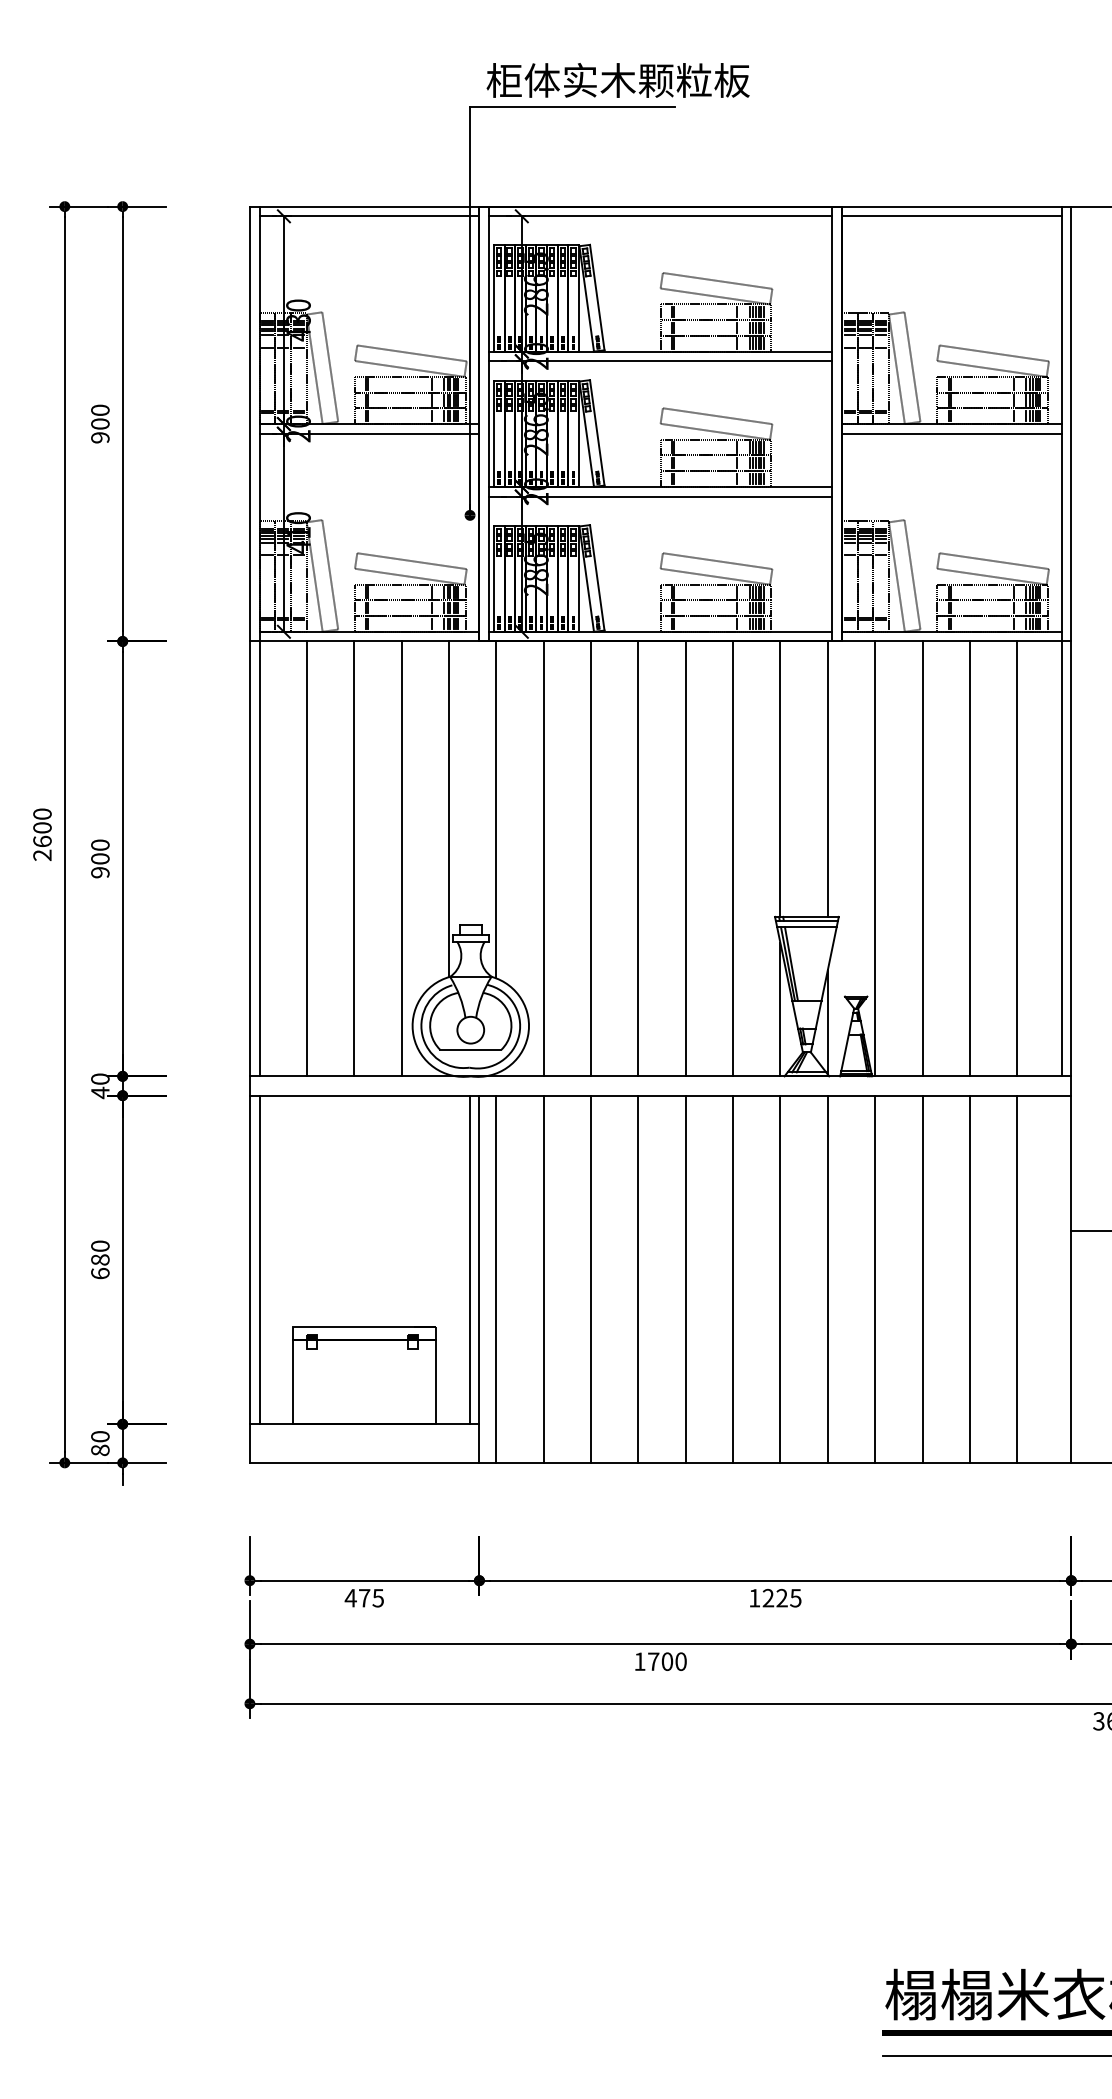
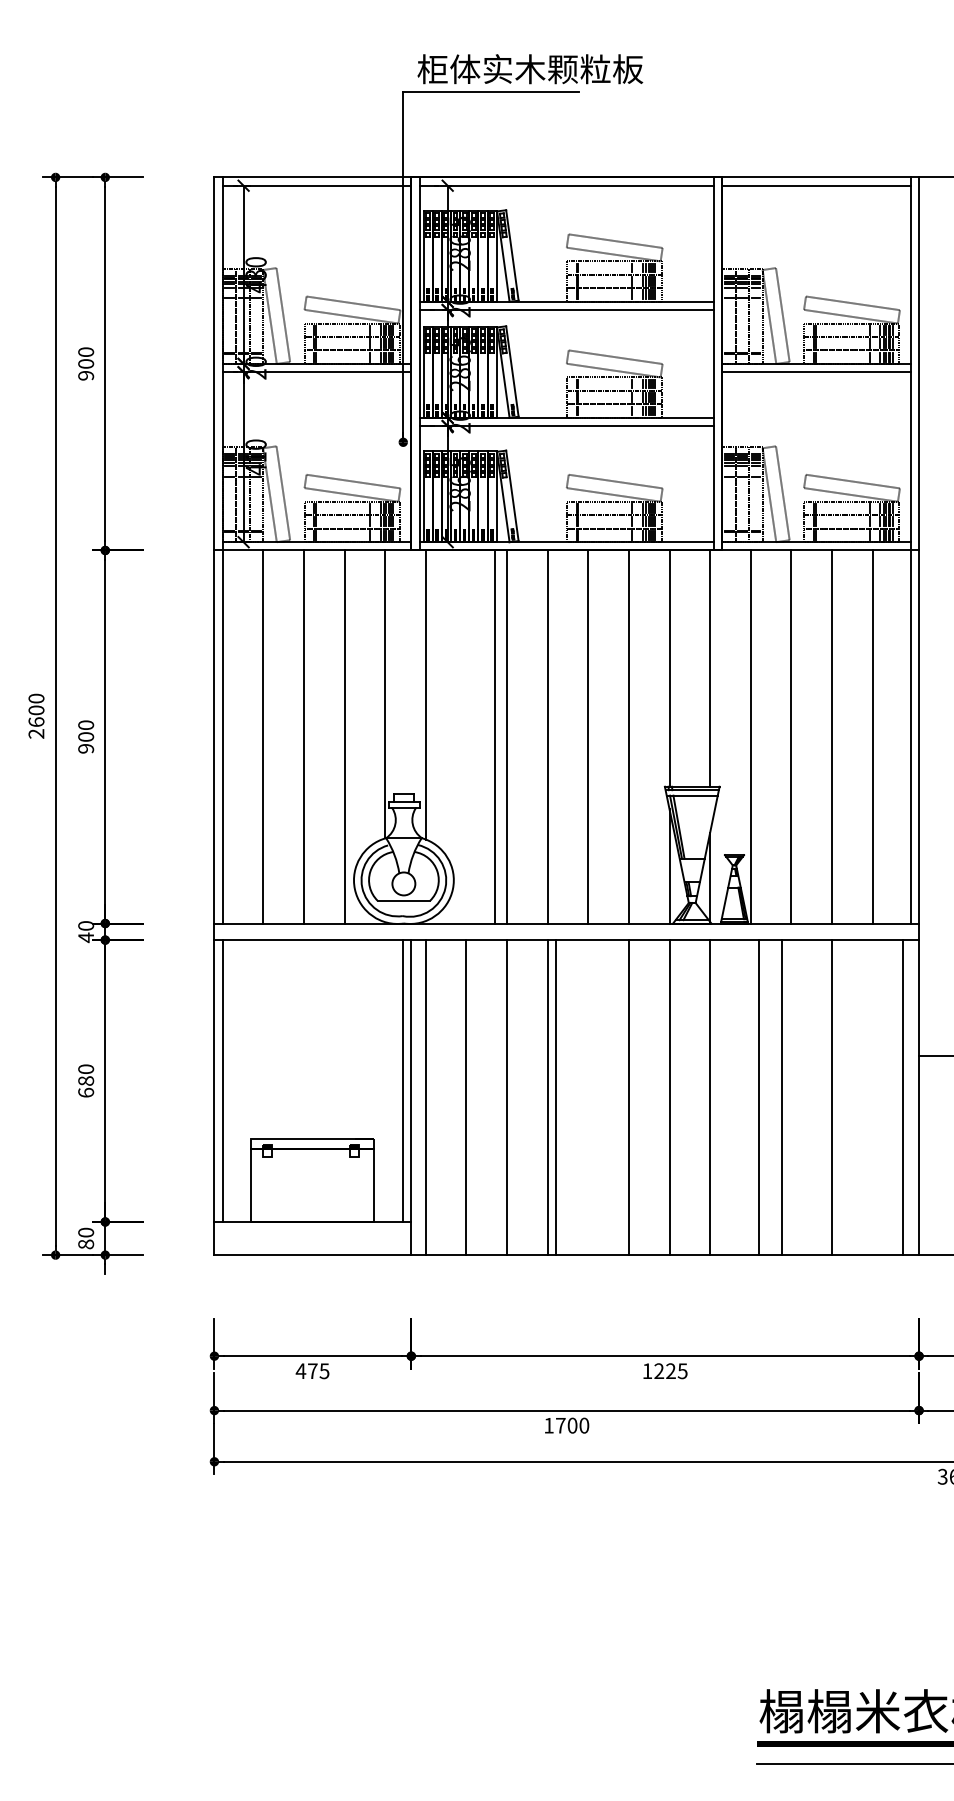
line: (543, 858) -> (495, 736), moved
line: (685, 1279) -> (556, 1097), moved
line: (874, 1279) -> (781, 1097), moved
line: (922, 1279) -> (759, 1097), moved
line: (1017, 1279) -> (902, 1097), moved

